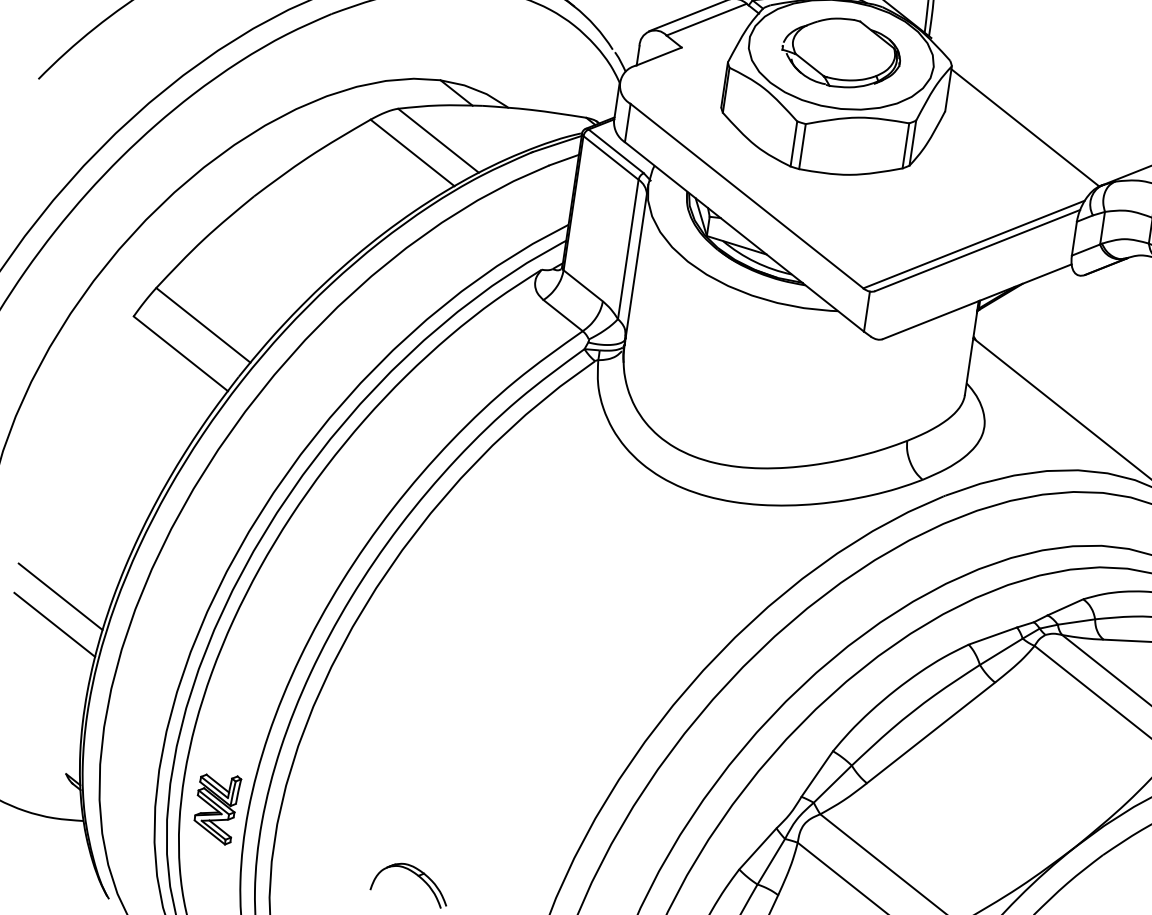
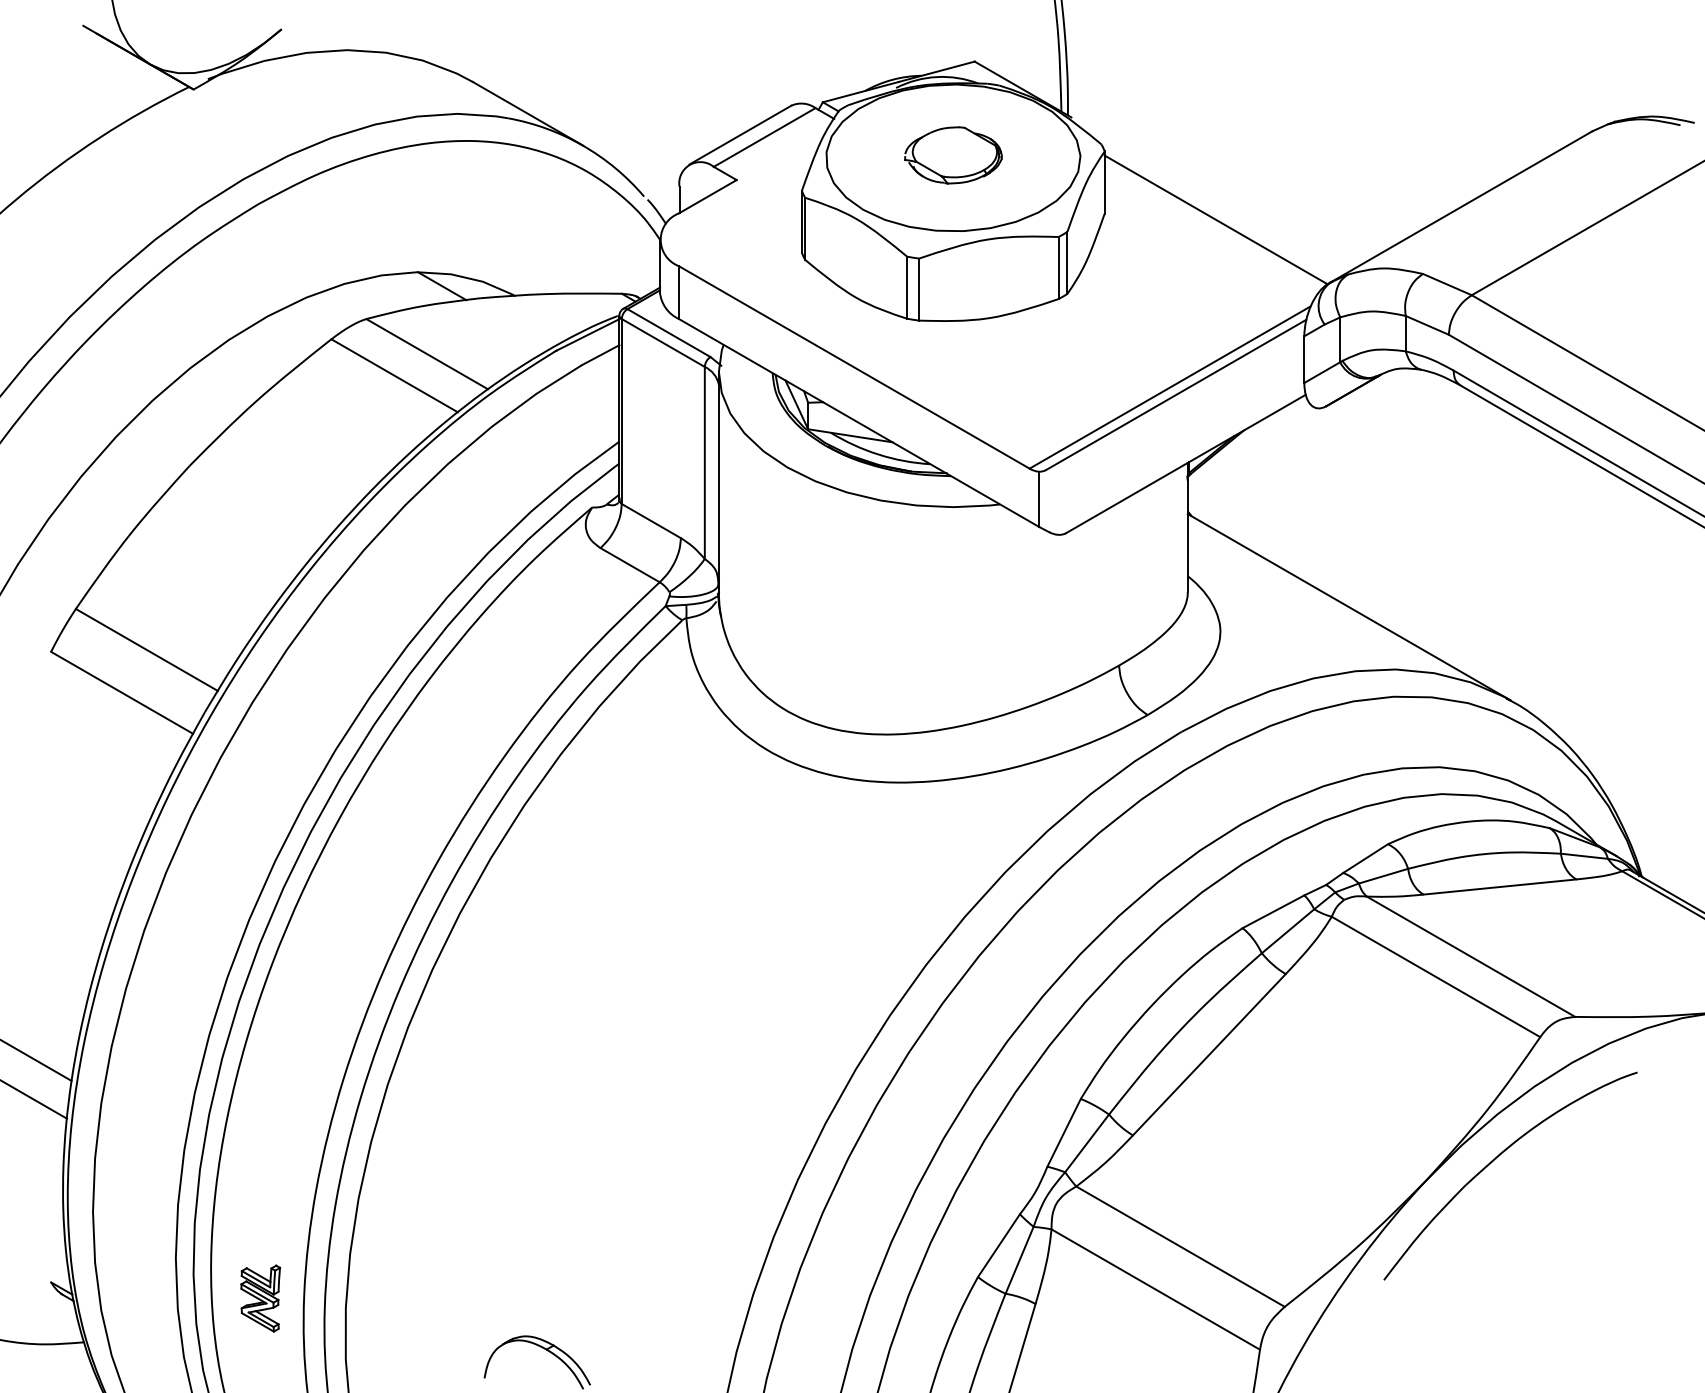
part: (841, 52) -> (953, 155), size x0.6
part: (216, 808) -> (260, 1298), size x0.7

